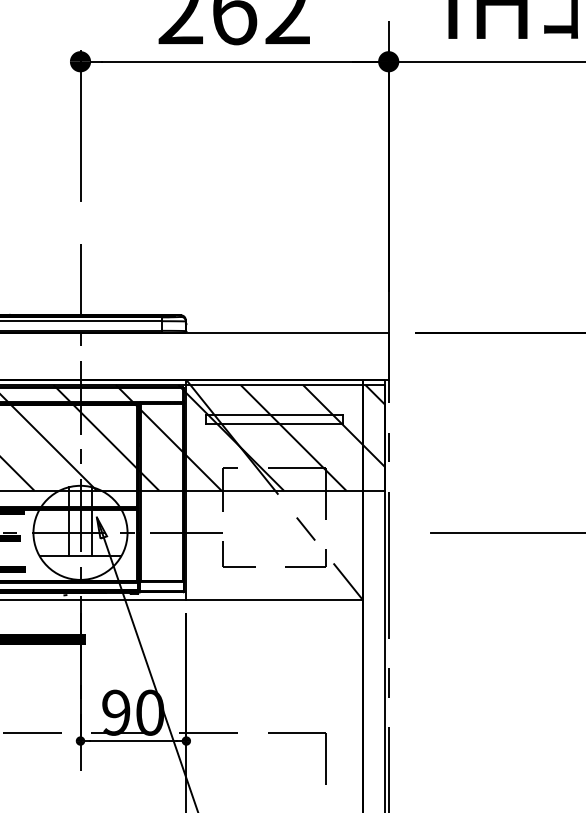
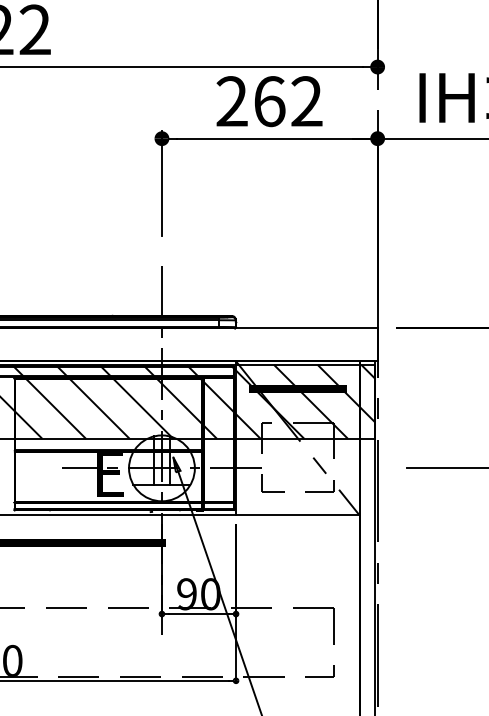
hatch: (274, 420) -> (297, 389), added

